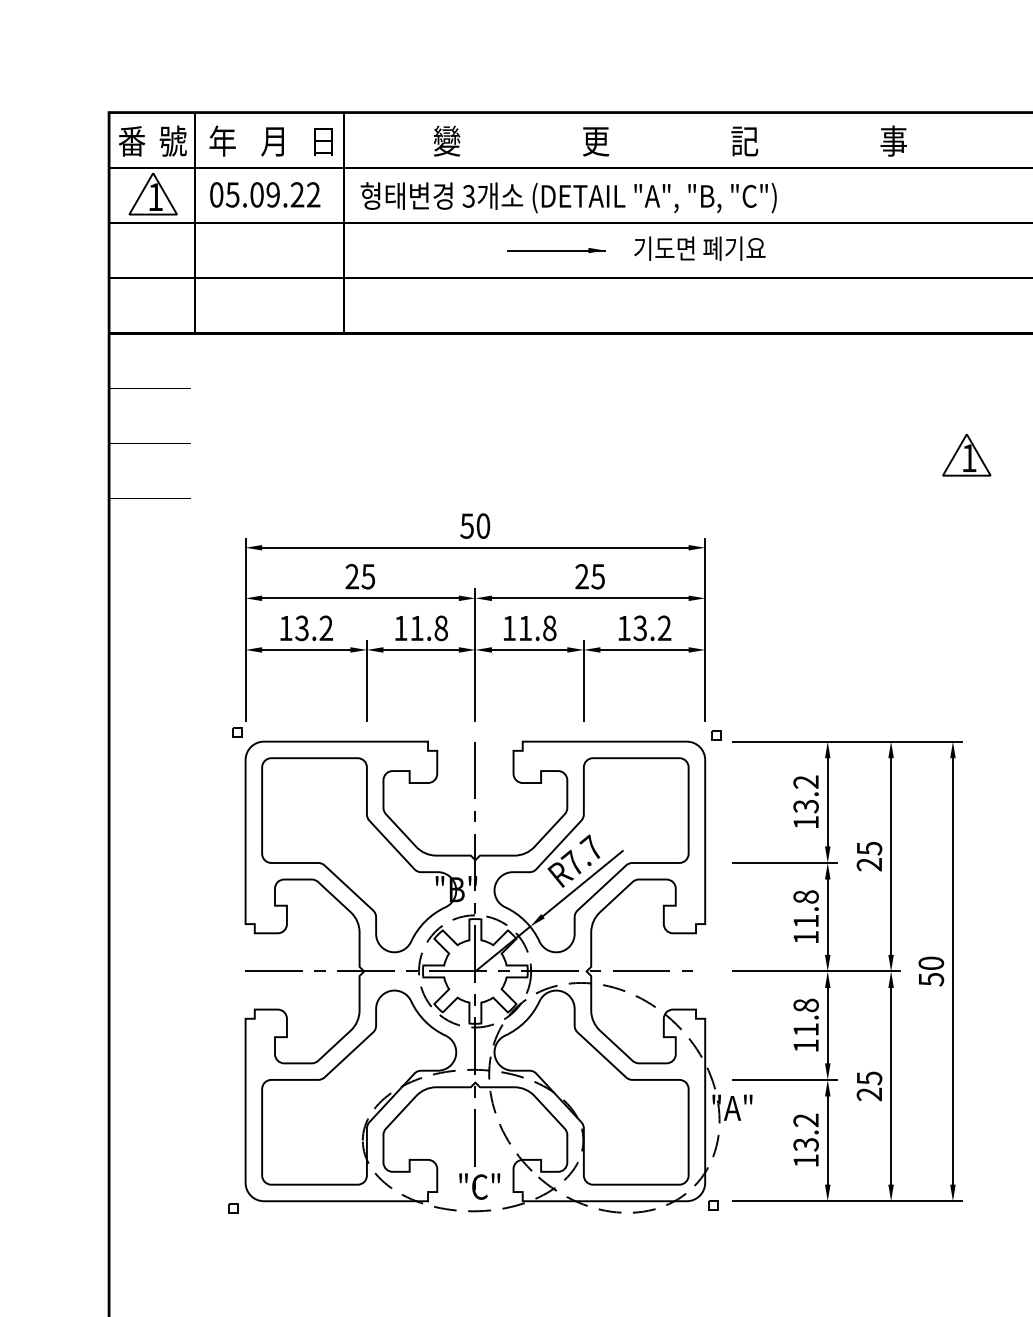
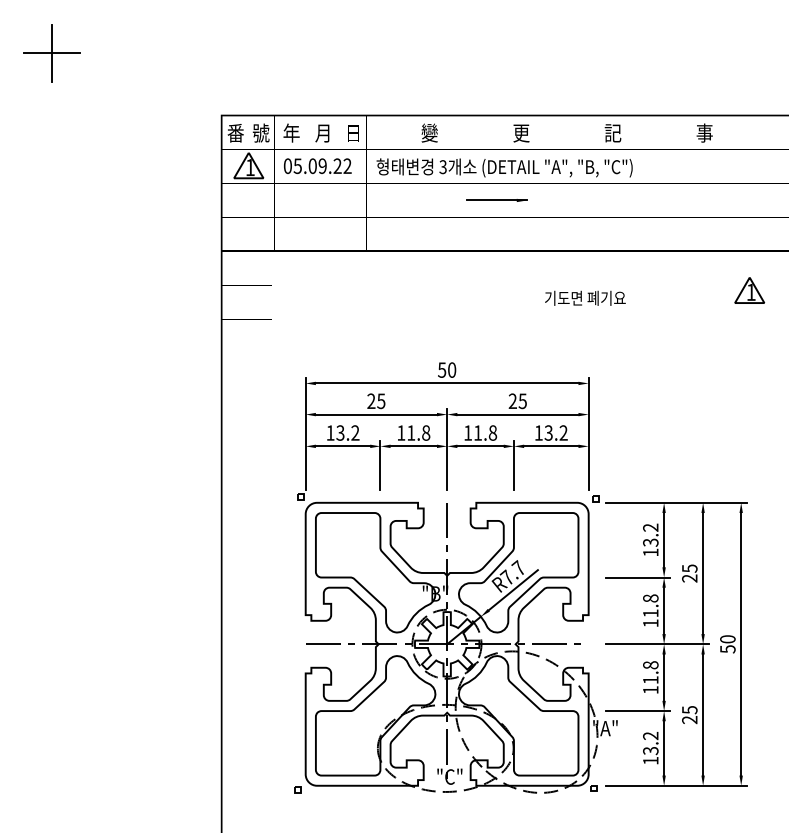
text: (700, 247) -> (585, 297), moved
part: (966, 455) -> (749, 290), moved

